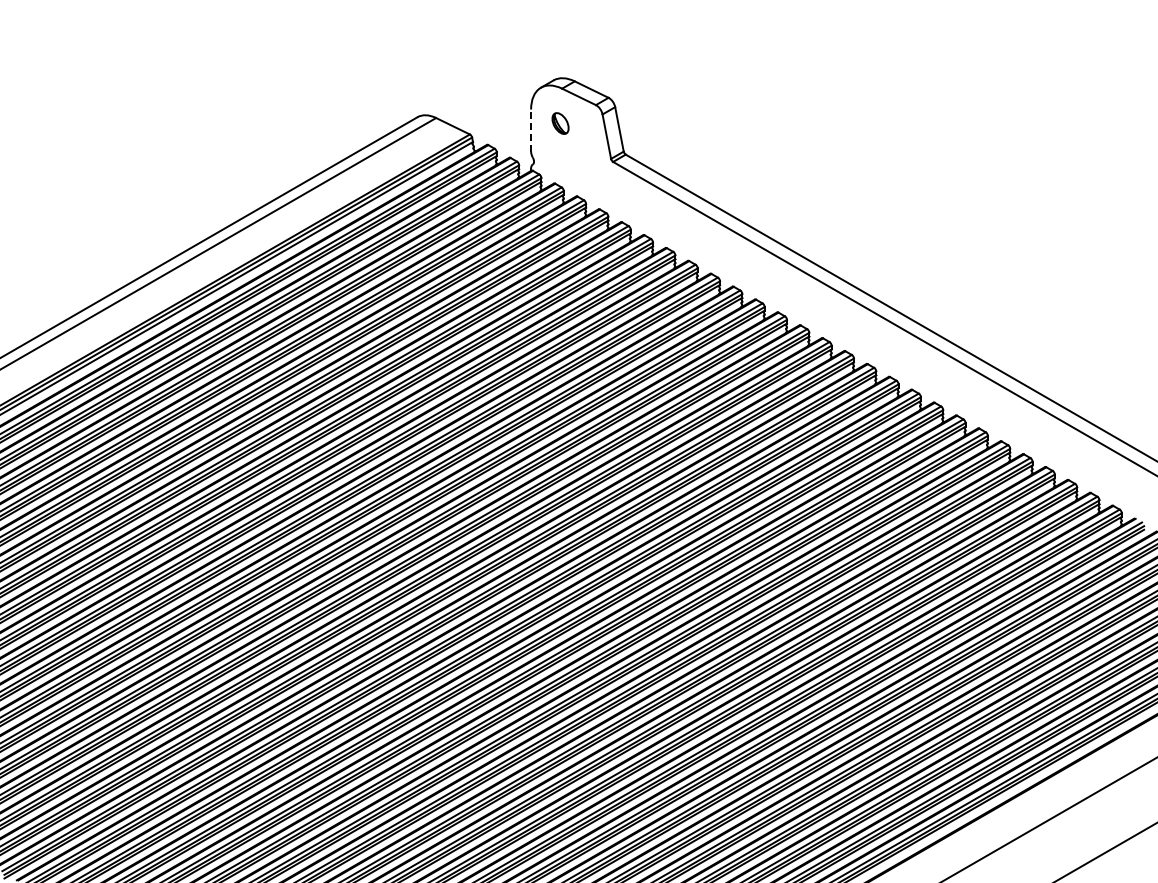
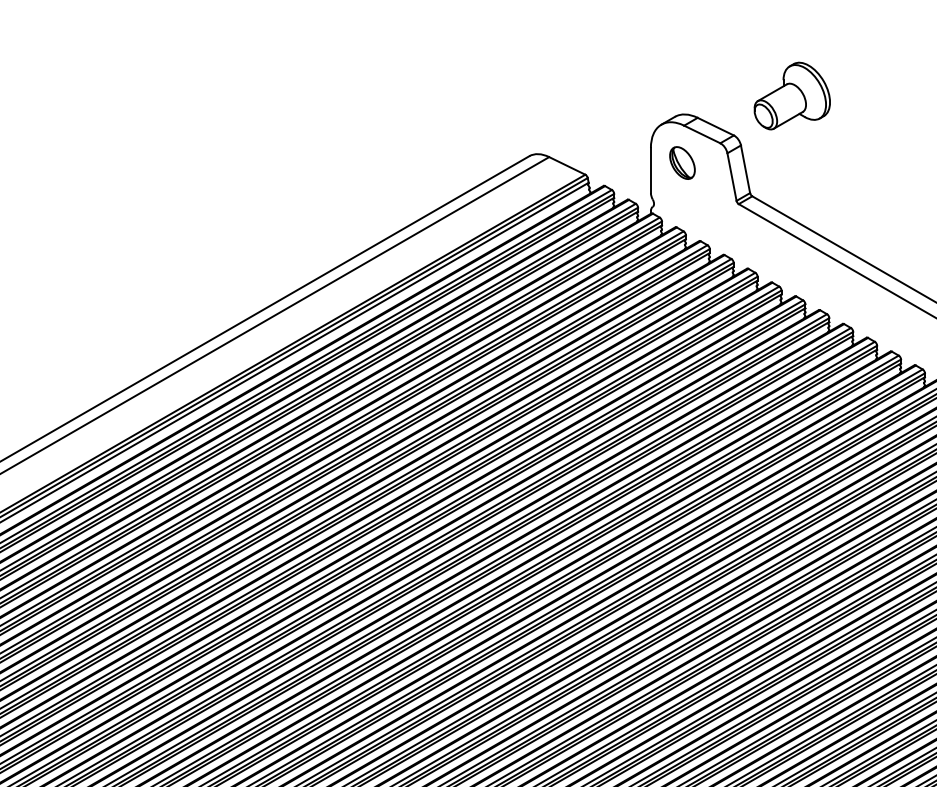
part: (663, 61) -> (792, 96), added
part: (560, 123) -> (682, 162), size x1.43
line: (531, 130) -> (651, 170), dashed -> solid

